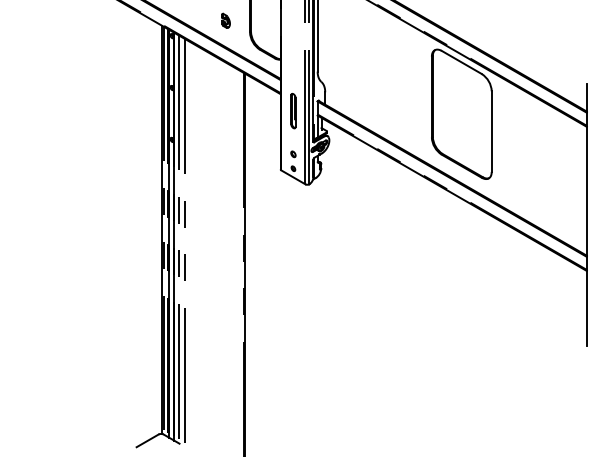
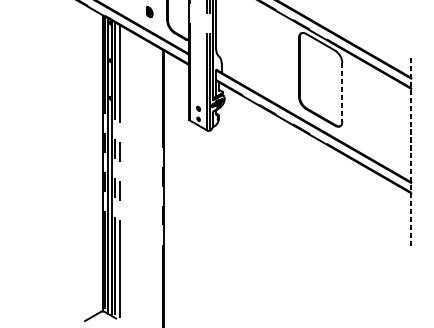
part: (293, 111) -> (198, 77), removed
line: (491, 132) -> (342, 93), solid -> dashed
line: (586, 215) -> (411, 153), solid -> dashed

